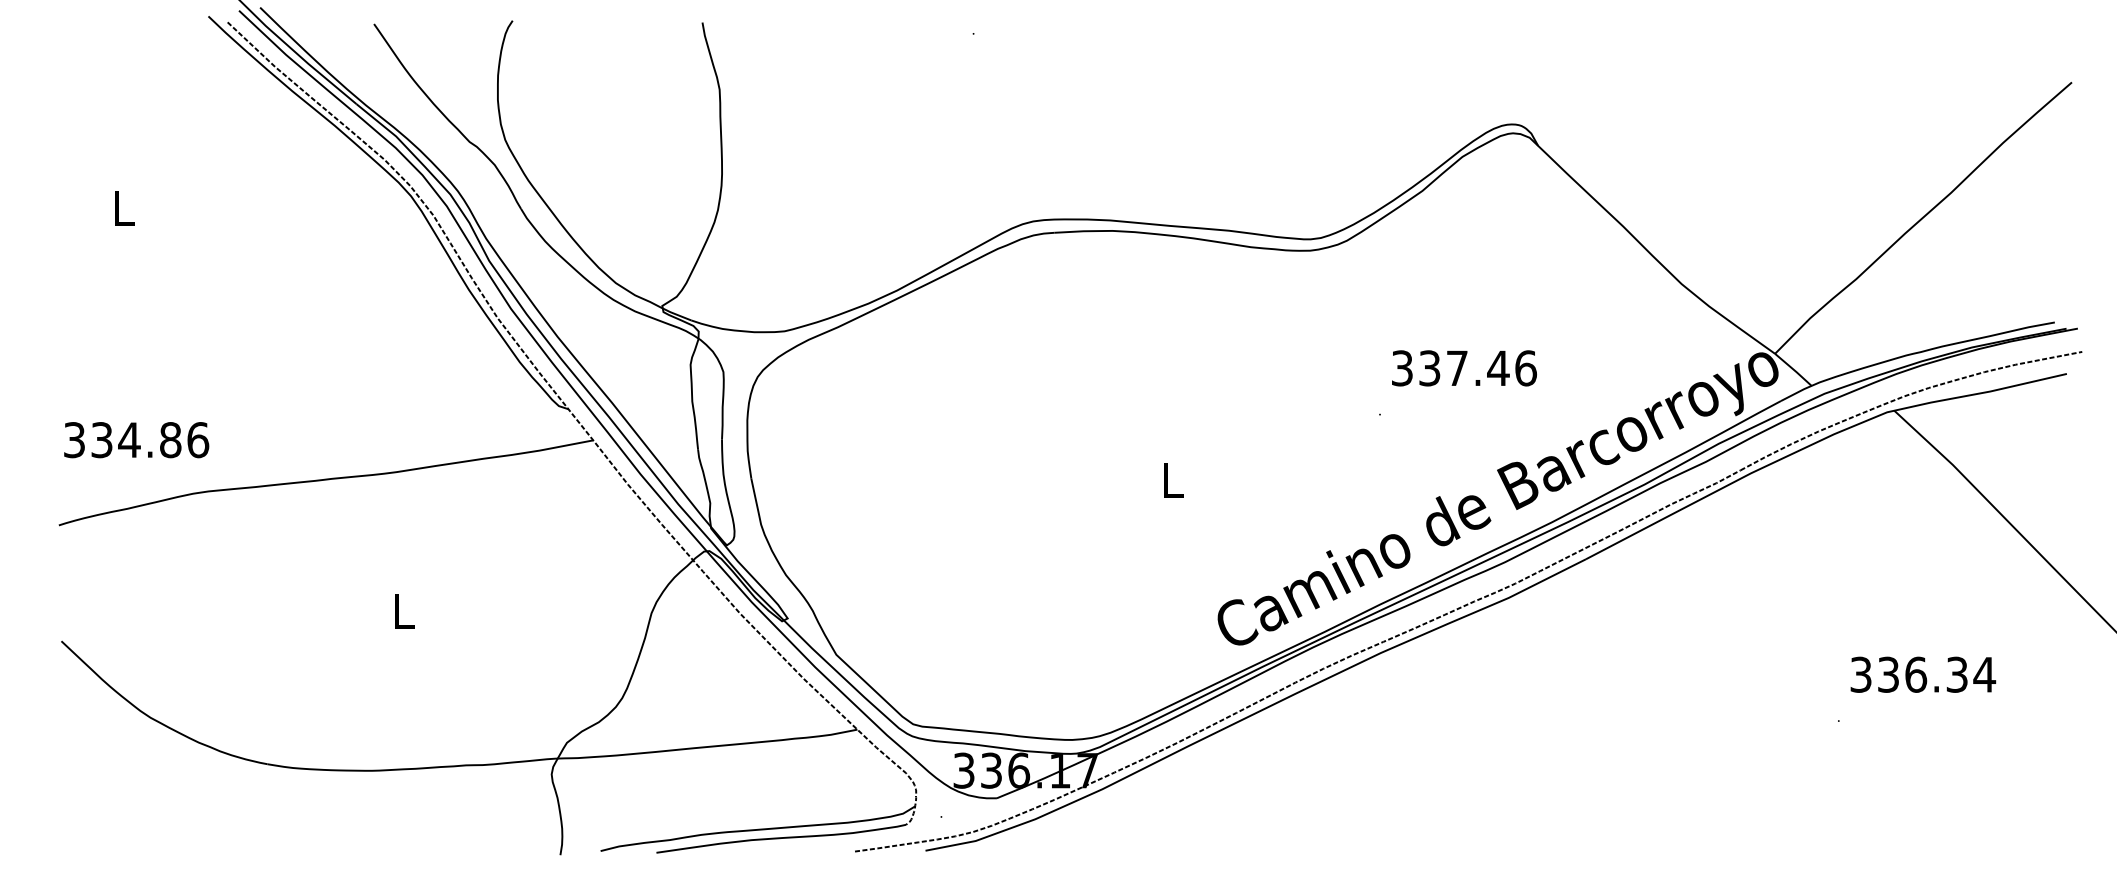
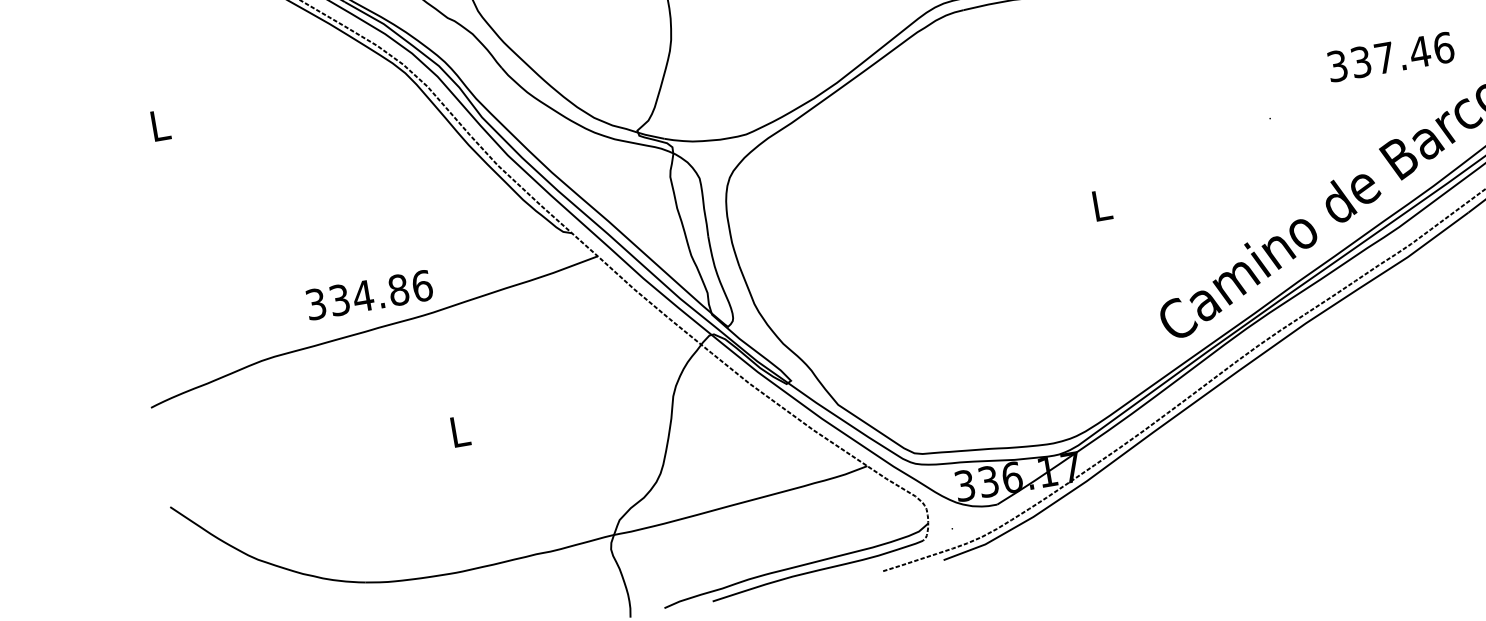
text: (1464, 368) -> (1391, 57), moved
text: (136, 440) -> (369, 295), moved

